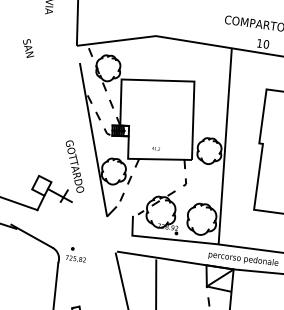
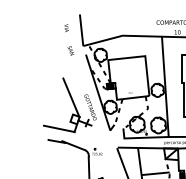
text: (27, 47) -> (70, 50), moved
line: (40, 142) -> (71, 97), added

